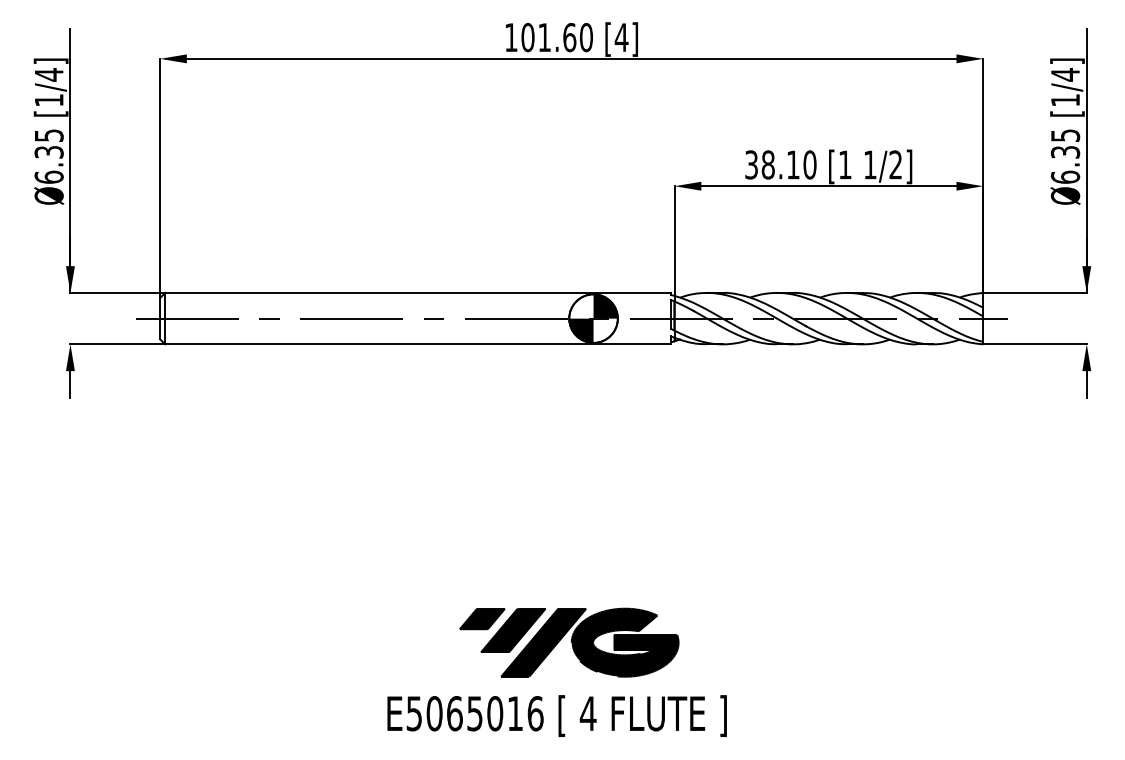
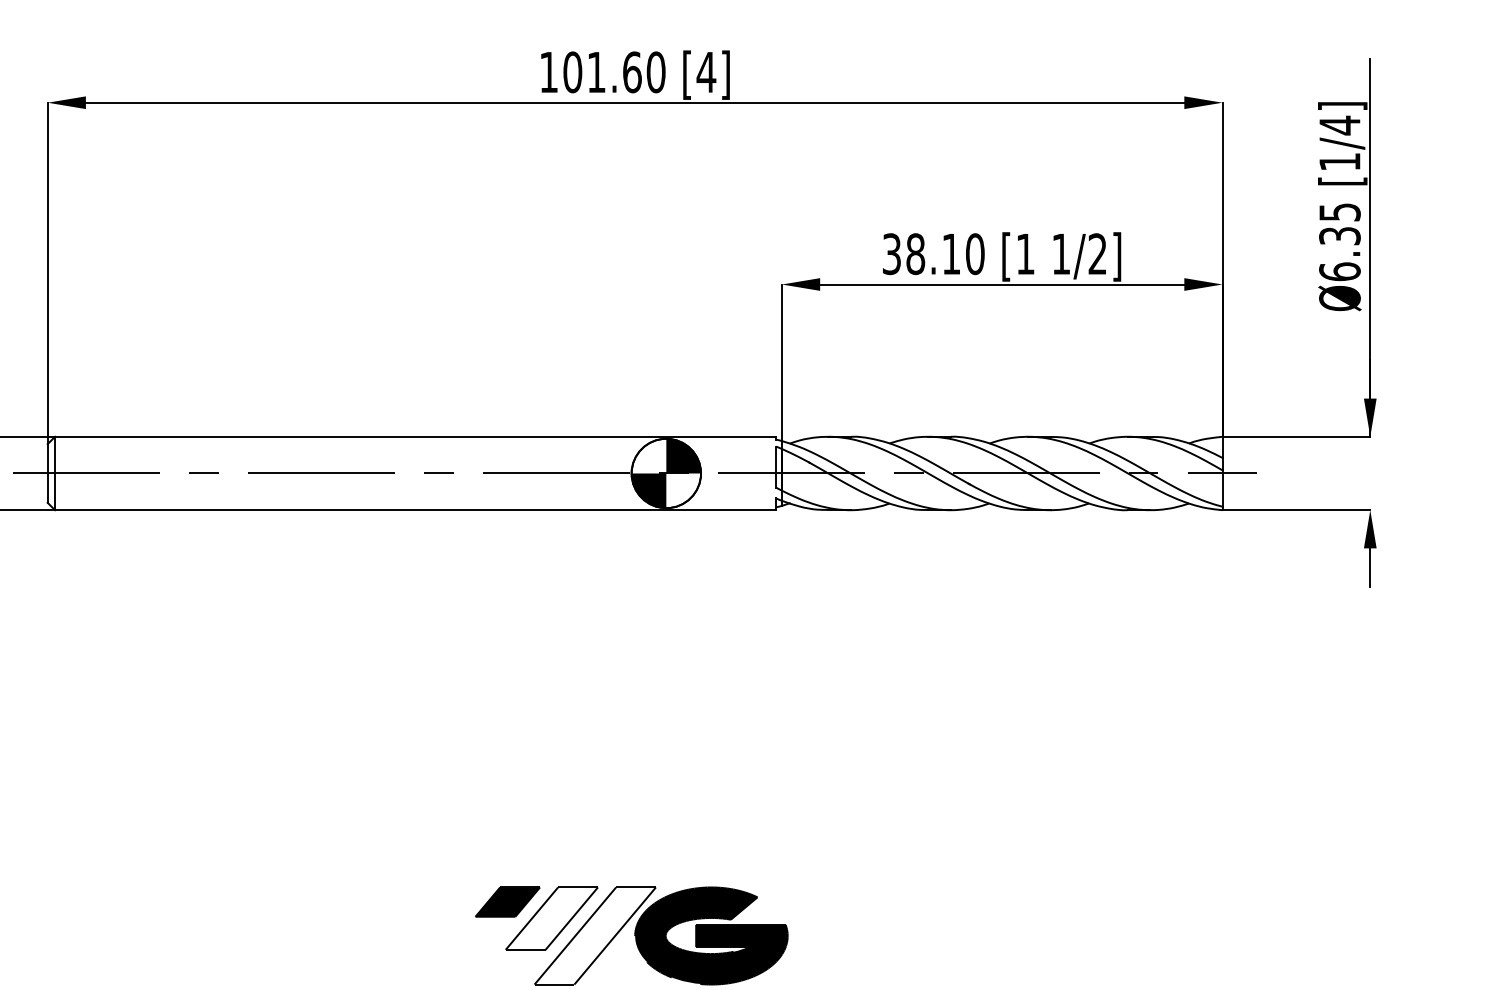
fill: (513, 630) -> (552, 918), removed
fill: (543, 642) -> (594, 935), removed

